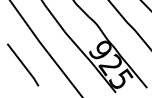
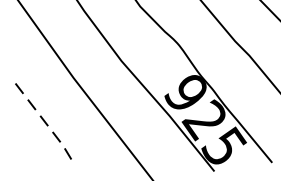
line: (23, 65) -> (43, 121), solid -> dashed

